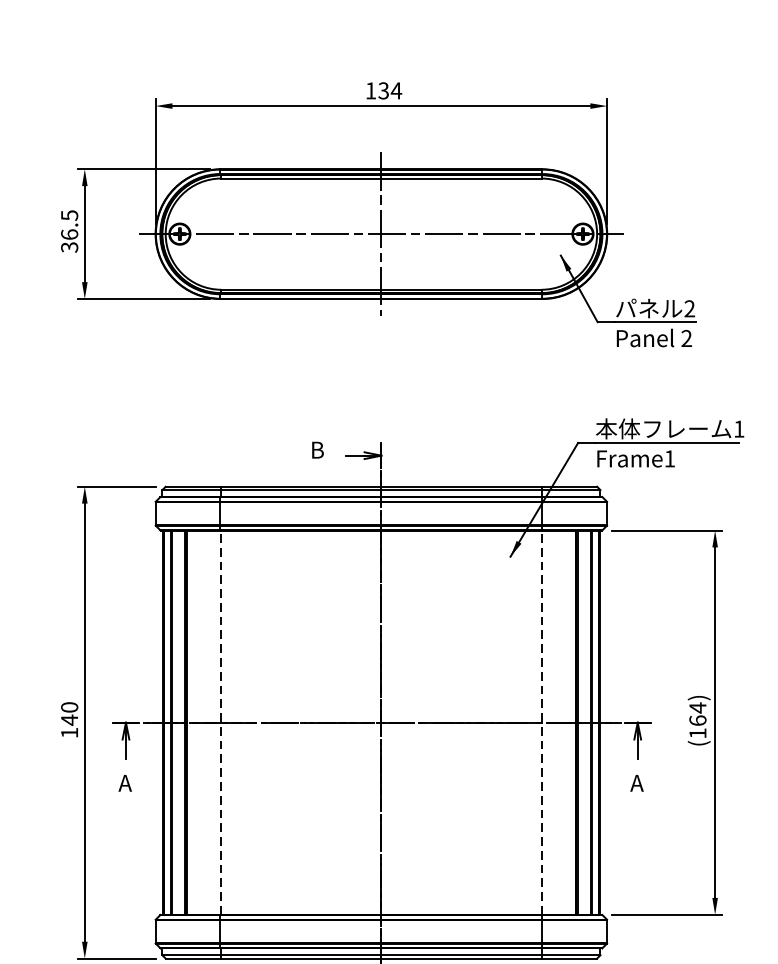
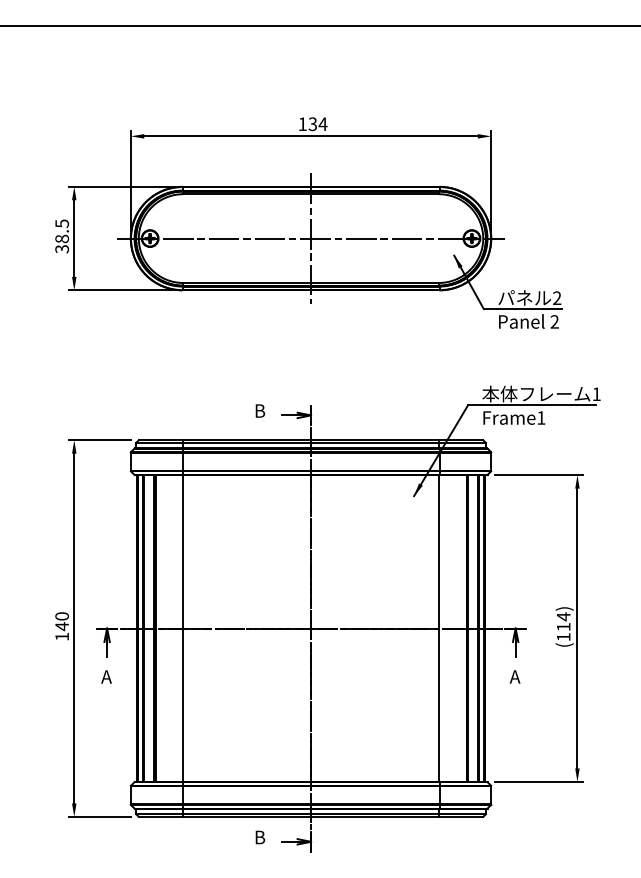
text: (68, 234) -> (61, 238), 36.5 -> 38.5
text: (697, 720) -> (563, 626), (164) -> (114)
line: (221, 722) -> (183, 628), dashed -> solid
line: (541, 722) -> (438, 628), dashed -> solid

